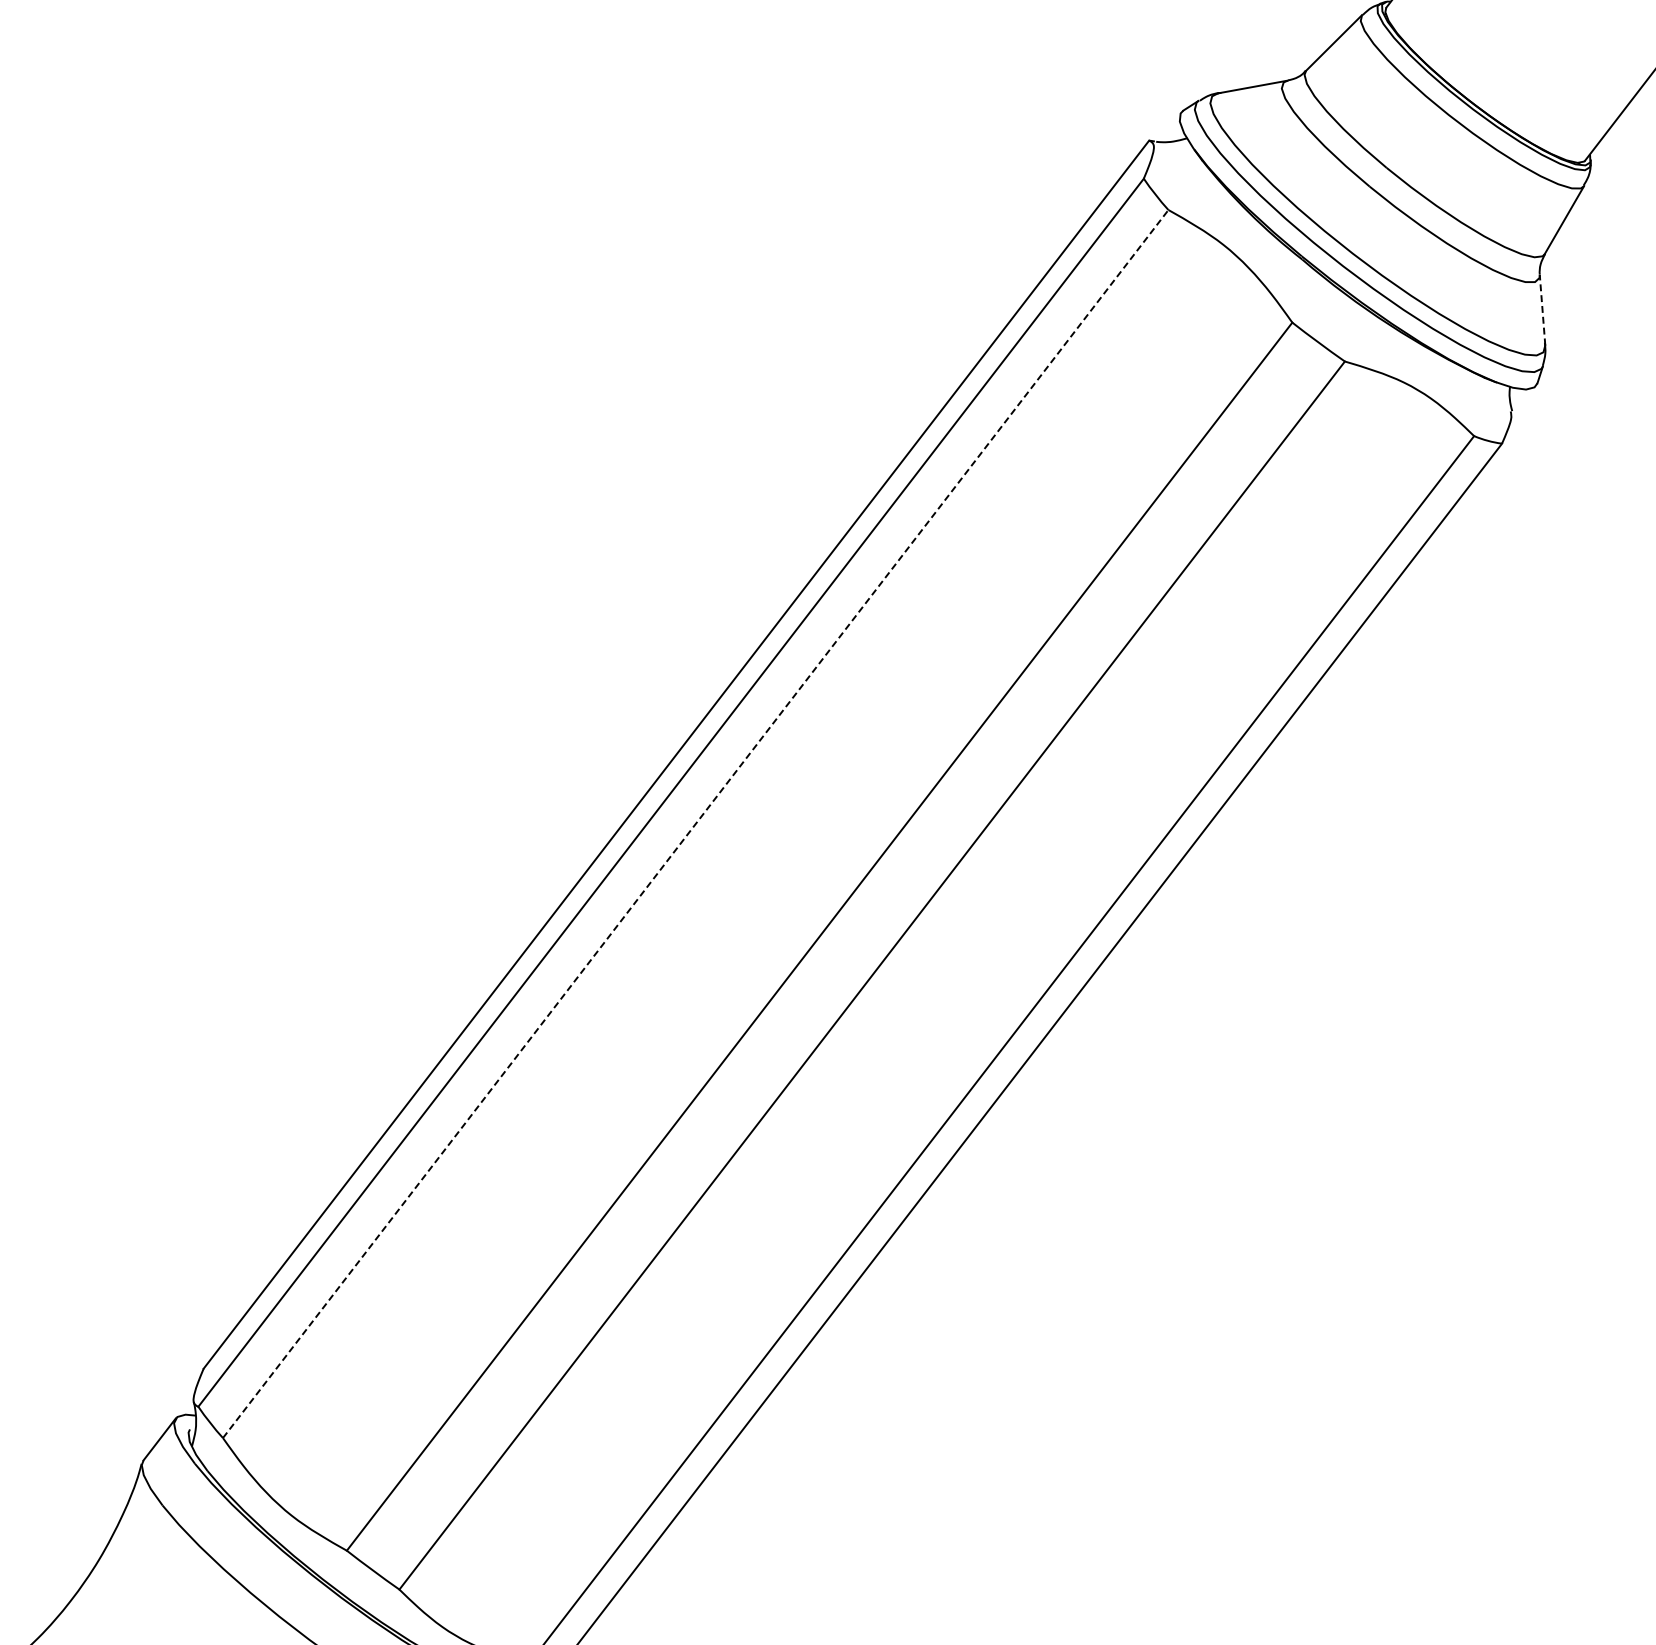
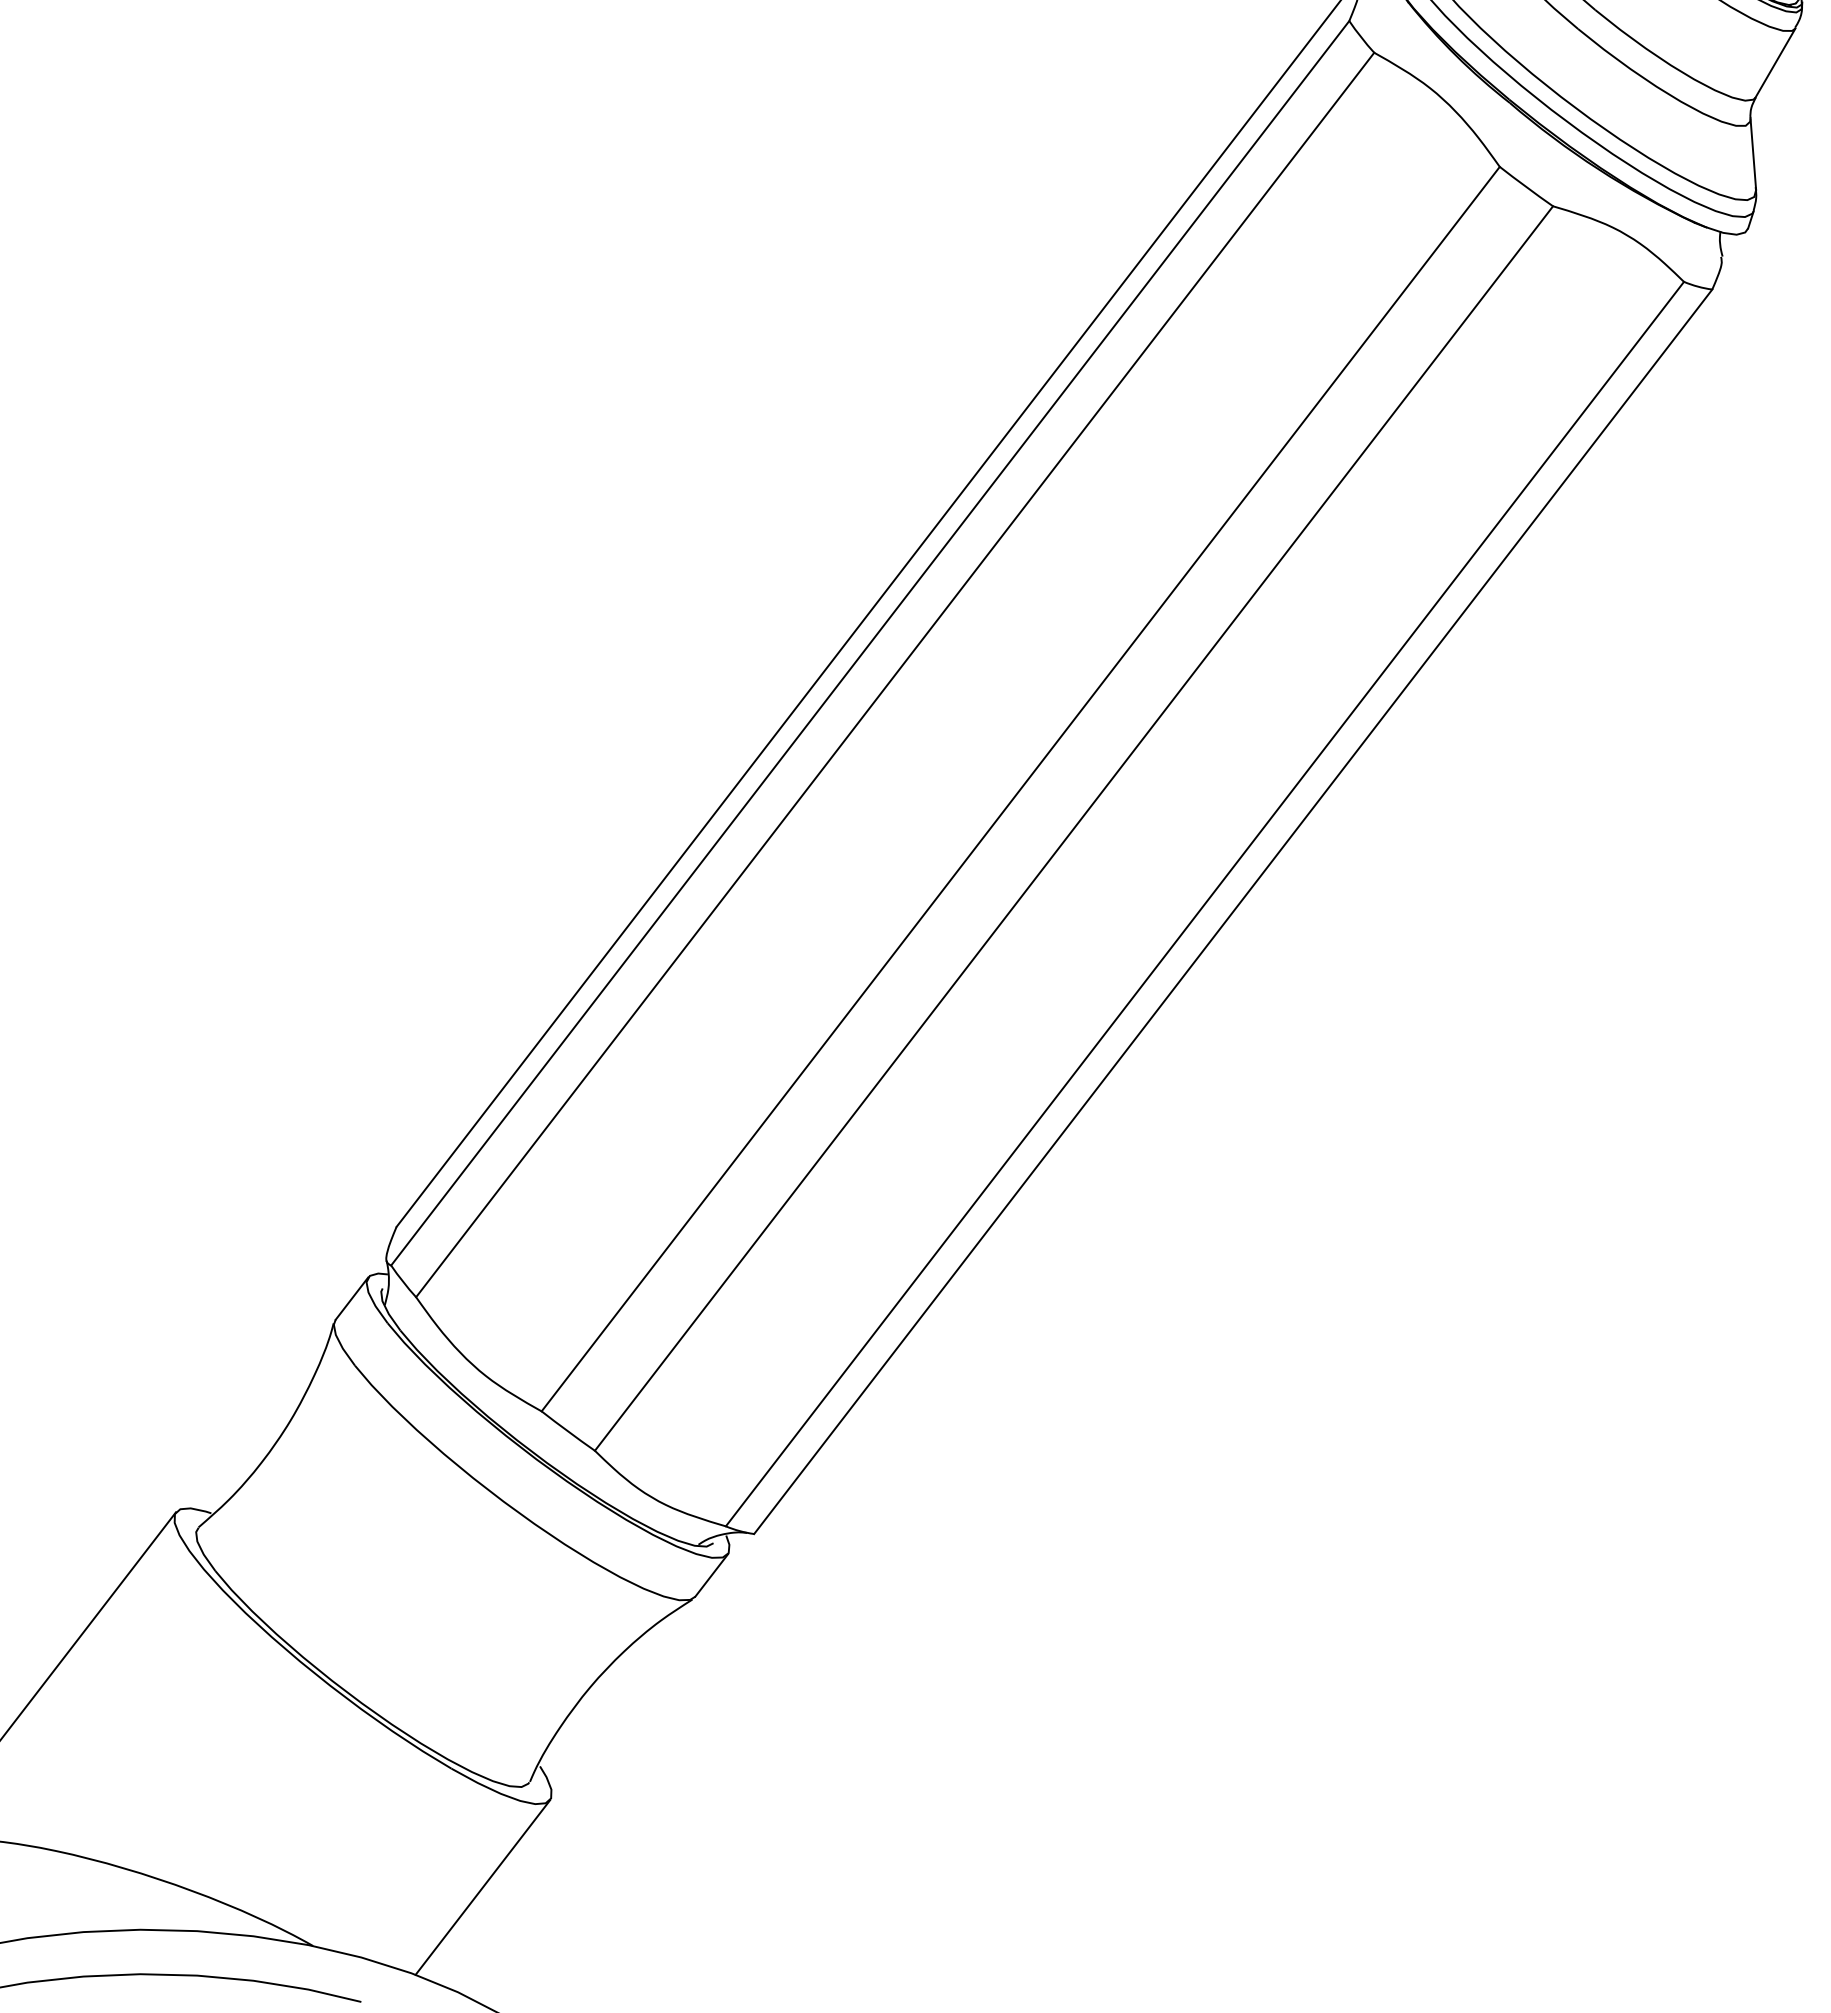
line: (1542, 310) -> (1753, 154), dashed -> solid
line: (696, 823) -> (895, 674), dashed -> solid

